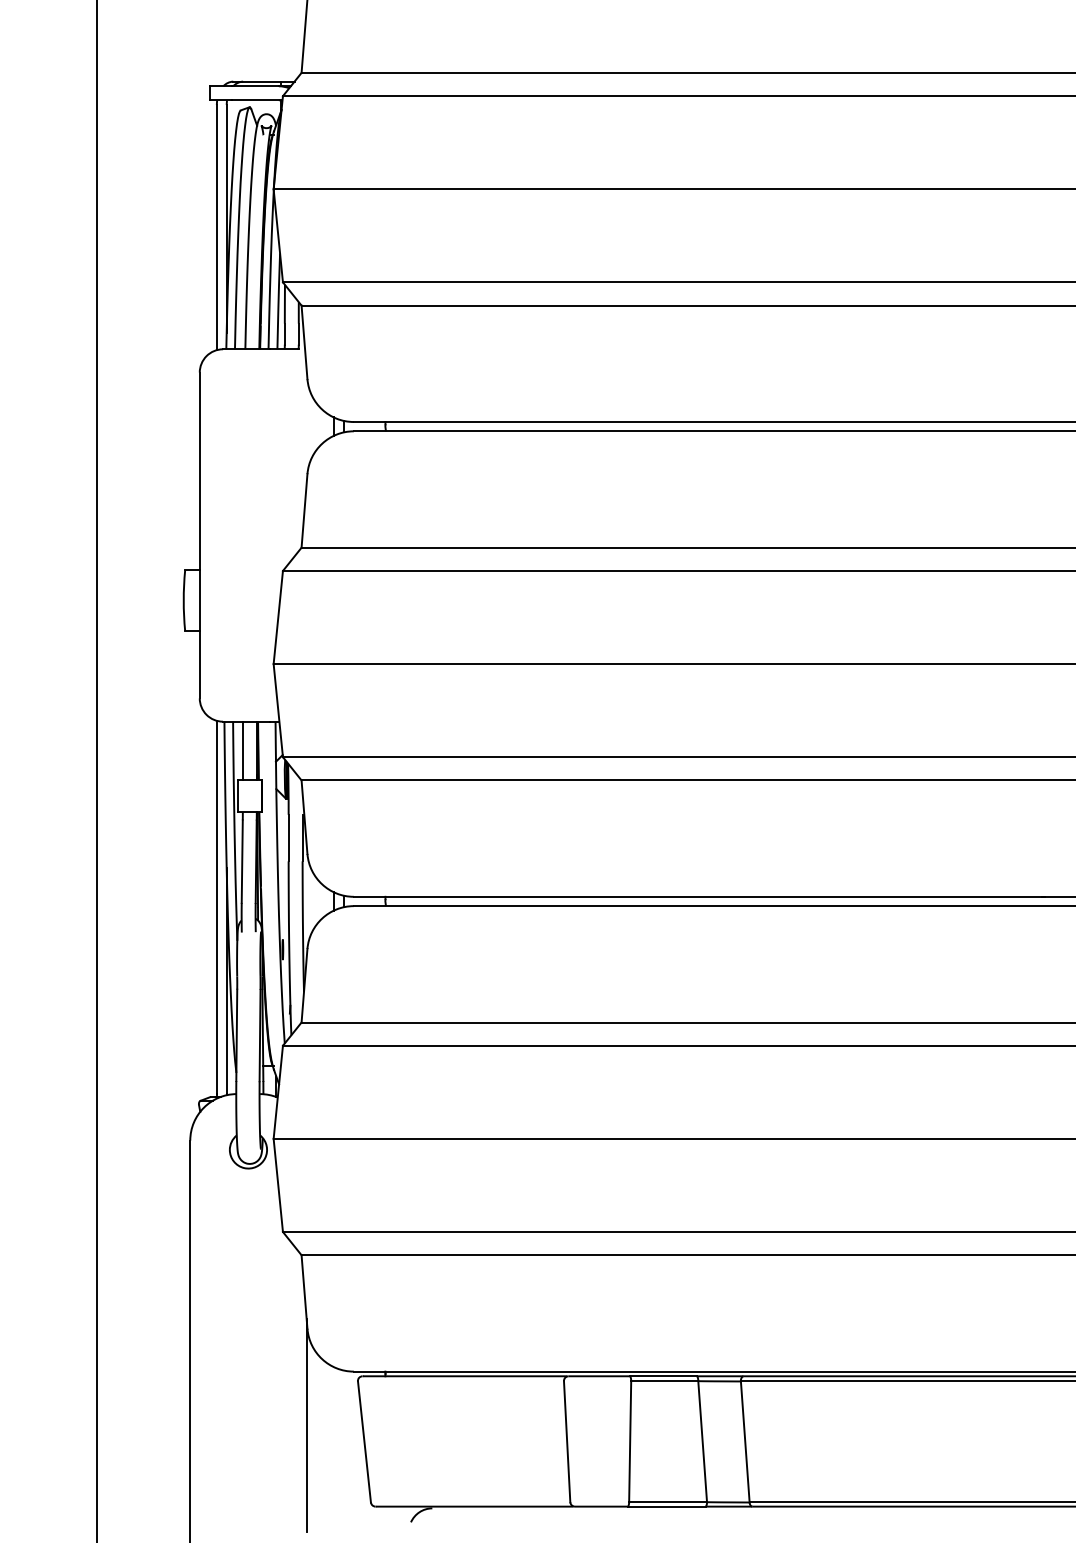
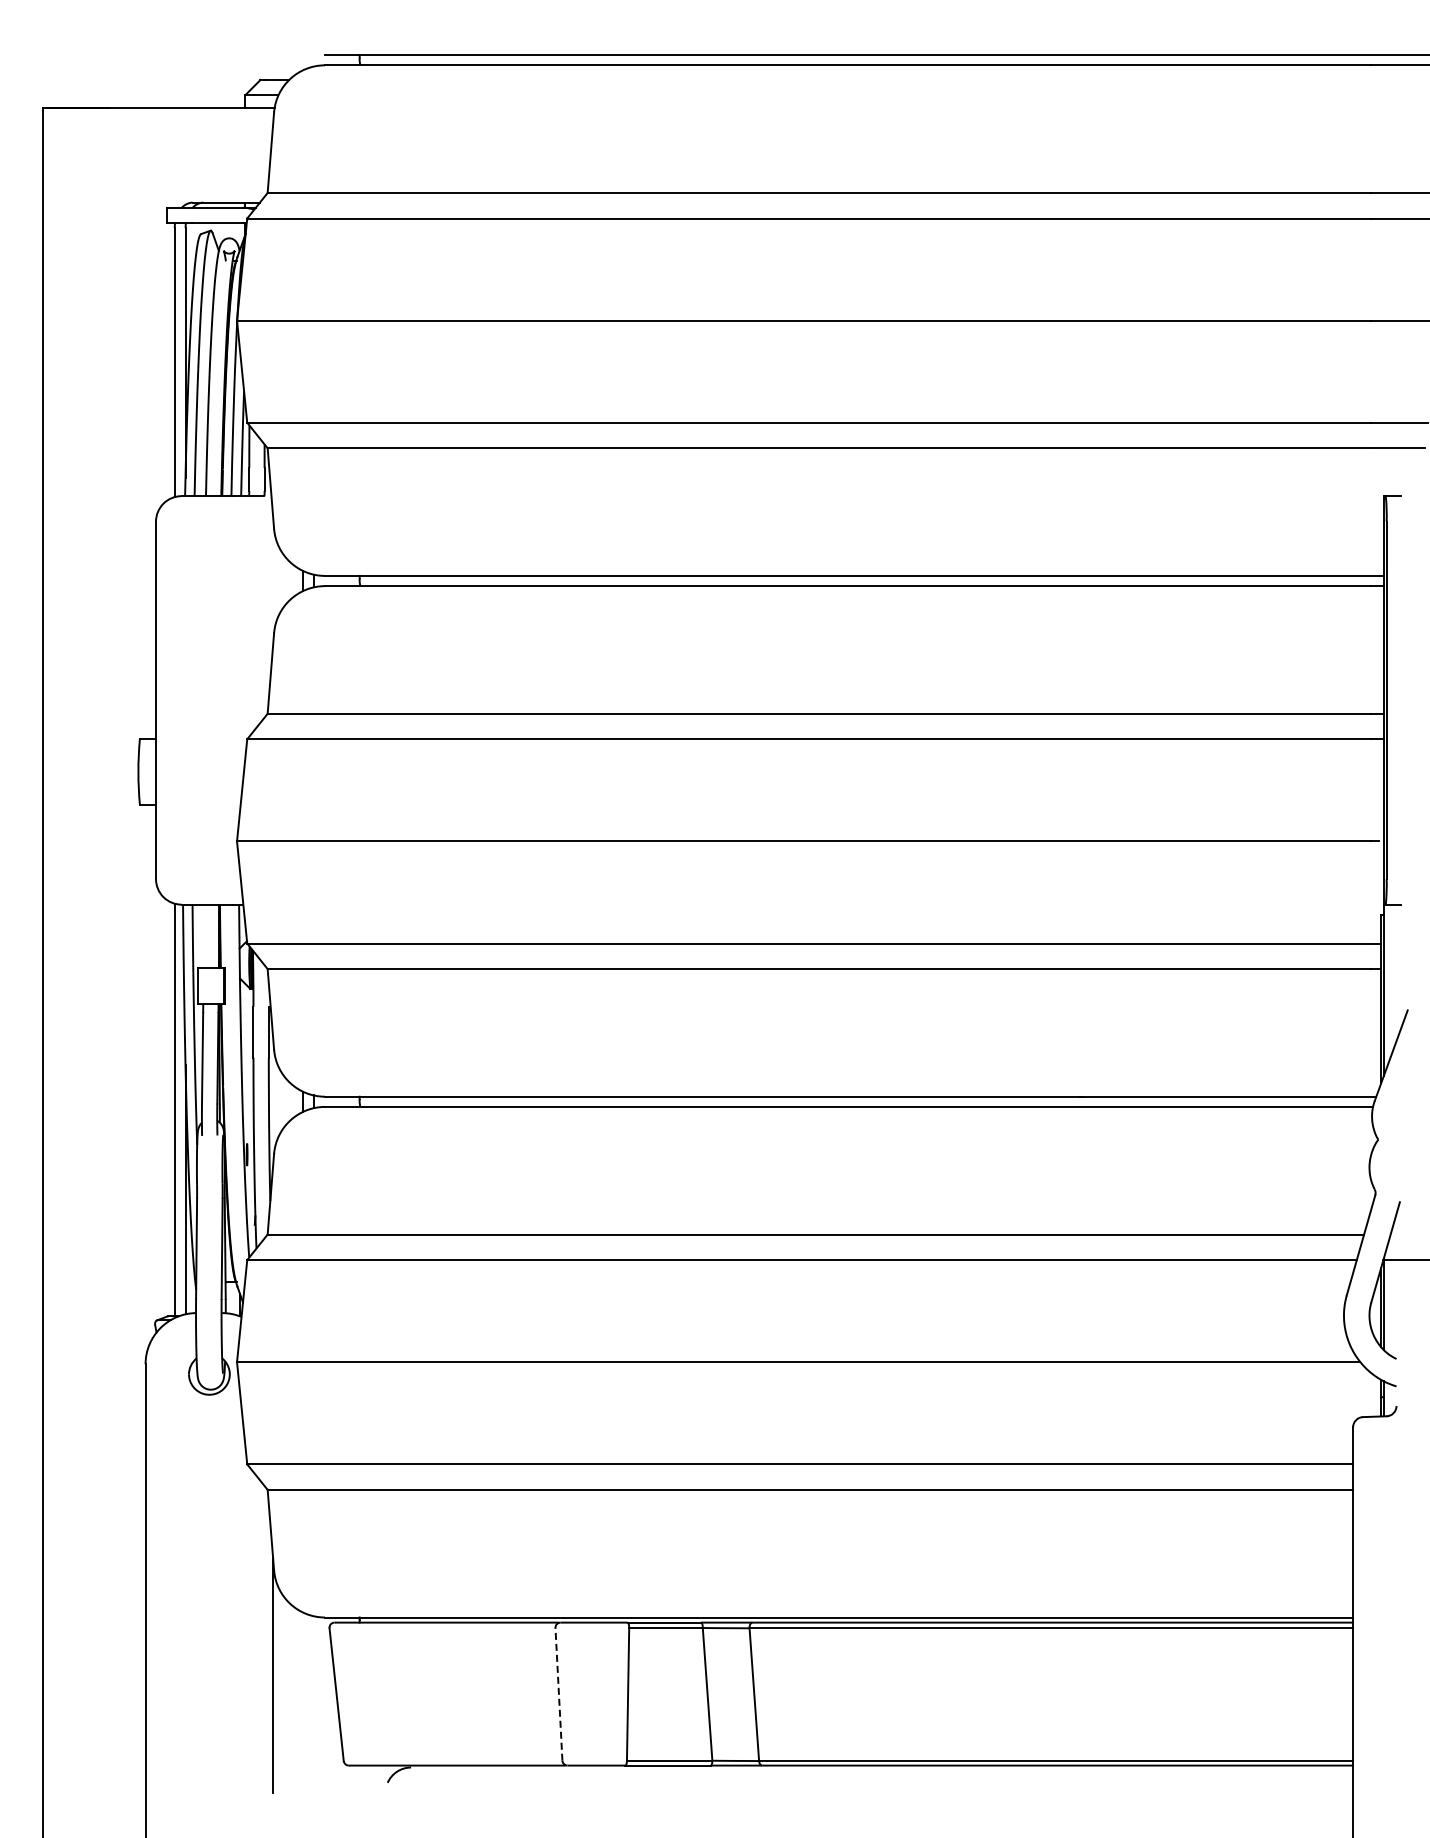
line: (243, 750) -> (203, 936), removed
line: (566, 1440) -> (558, 1693), solid -> dashed

